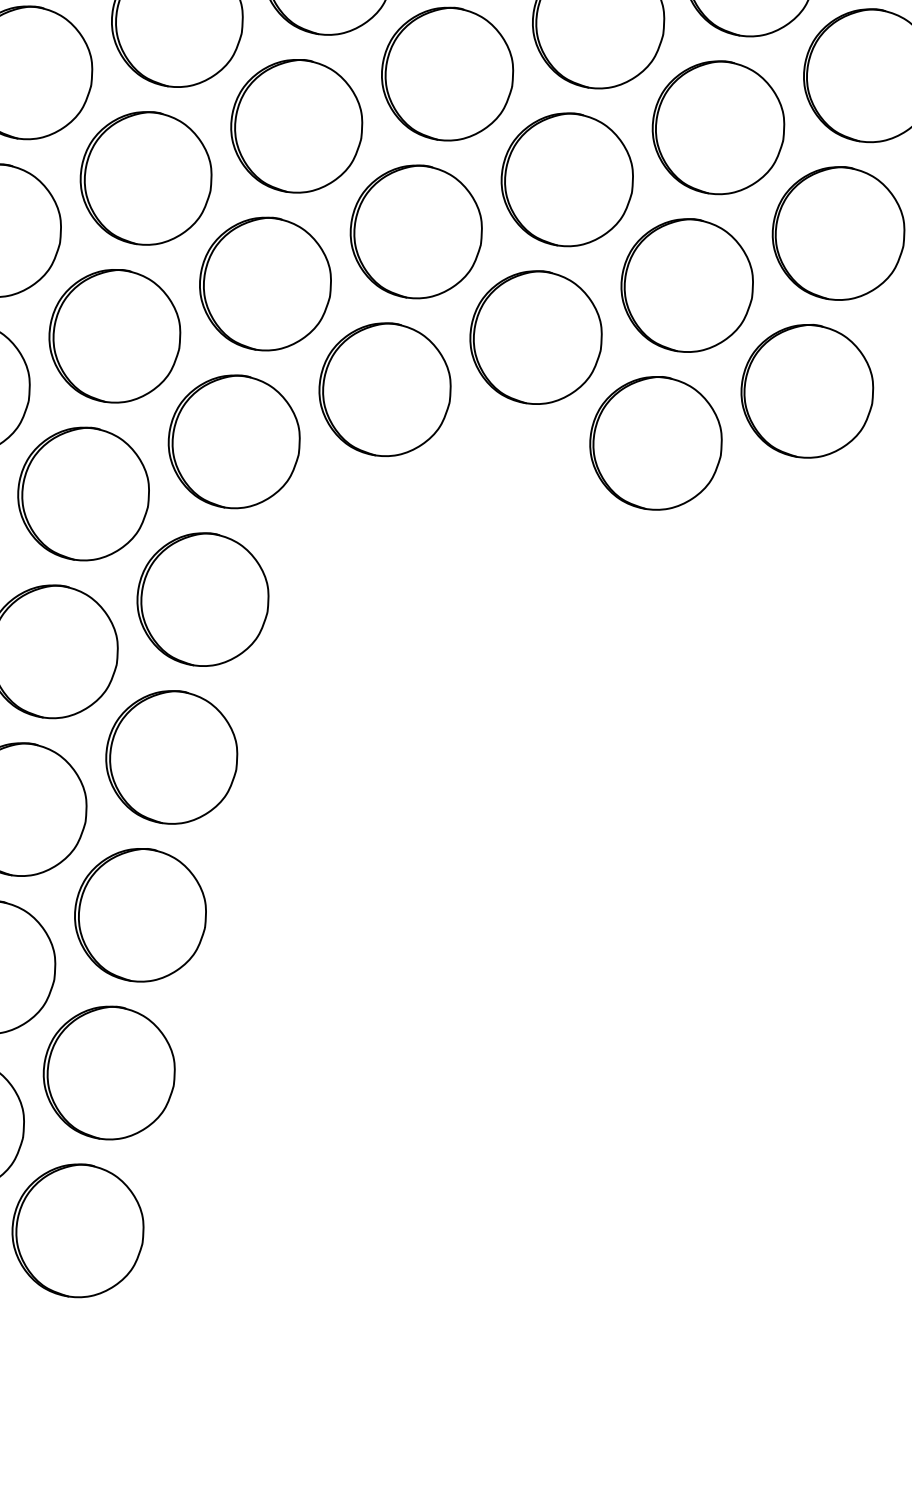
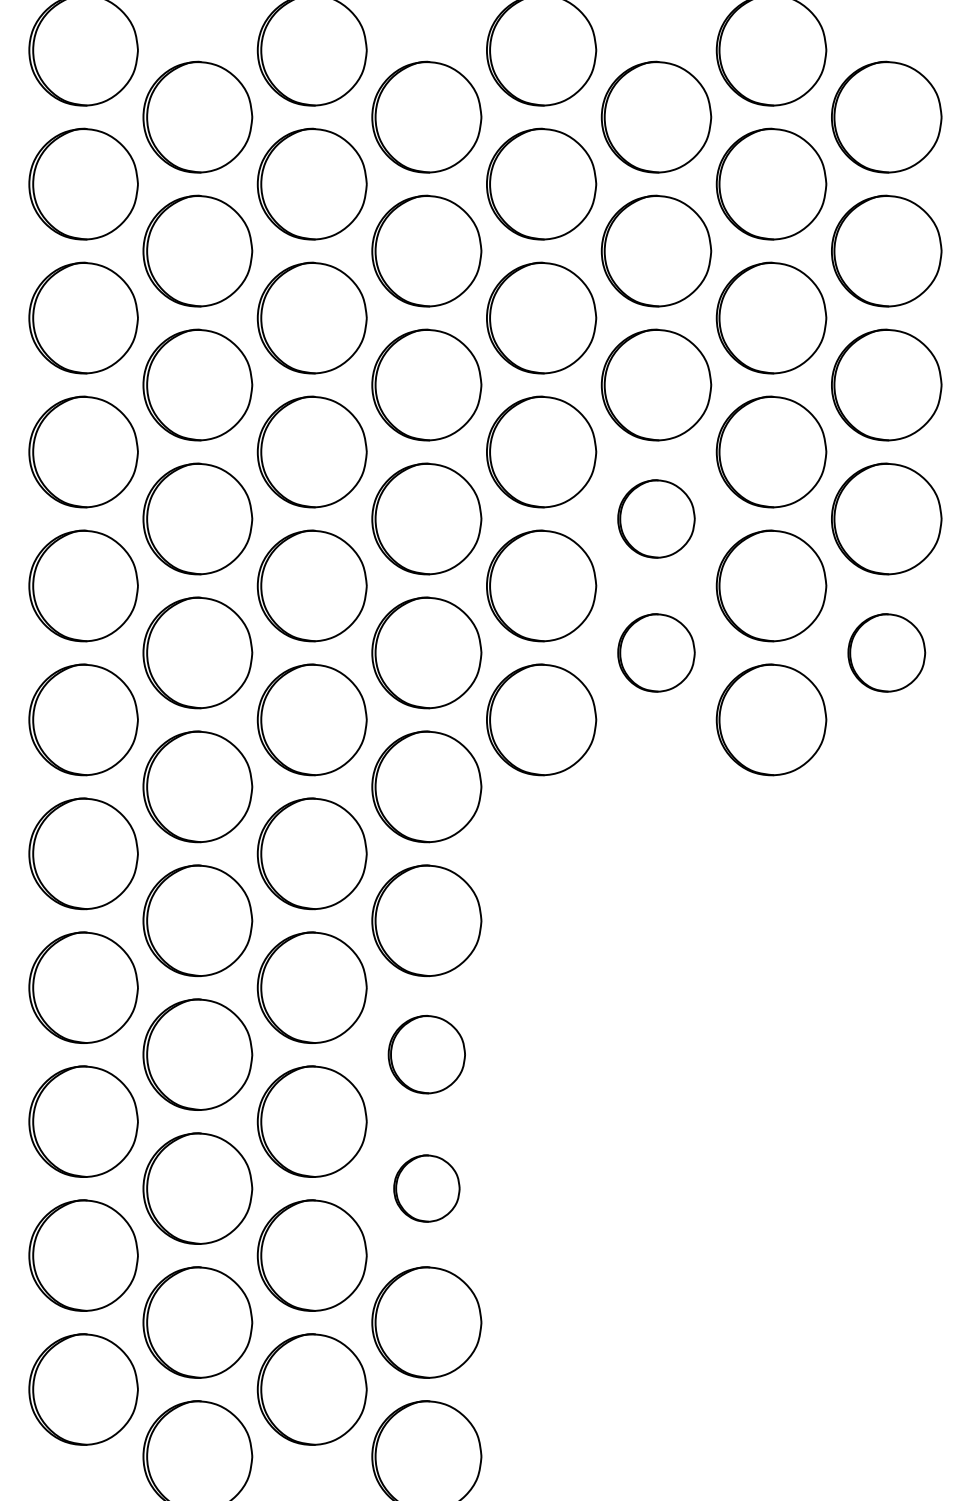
part: (567, 179) -> (656, 518), size x0.7
part: (536, 336) -> (656, 652), size x0.7
part: (807, 390) -> (886, 652), size x0.7
part: (171, 756) -> (426, 1054), size x0.7
part: (140, 914) -> (426, 1188), size x0.6

